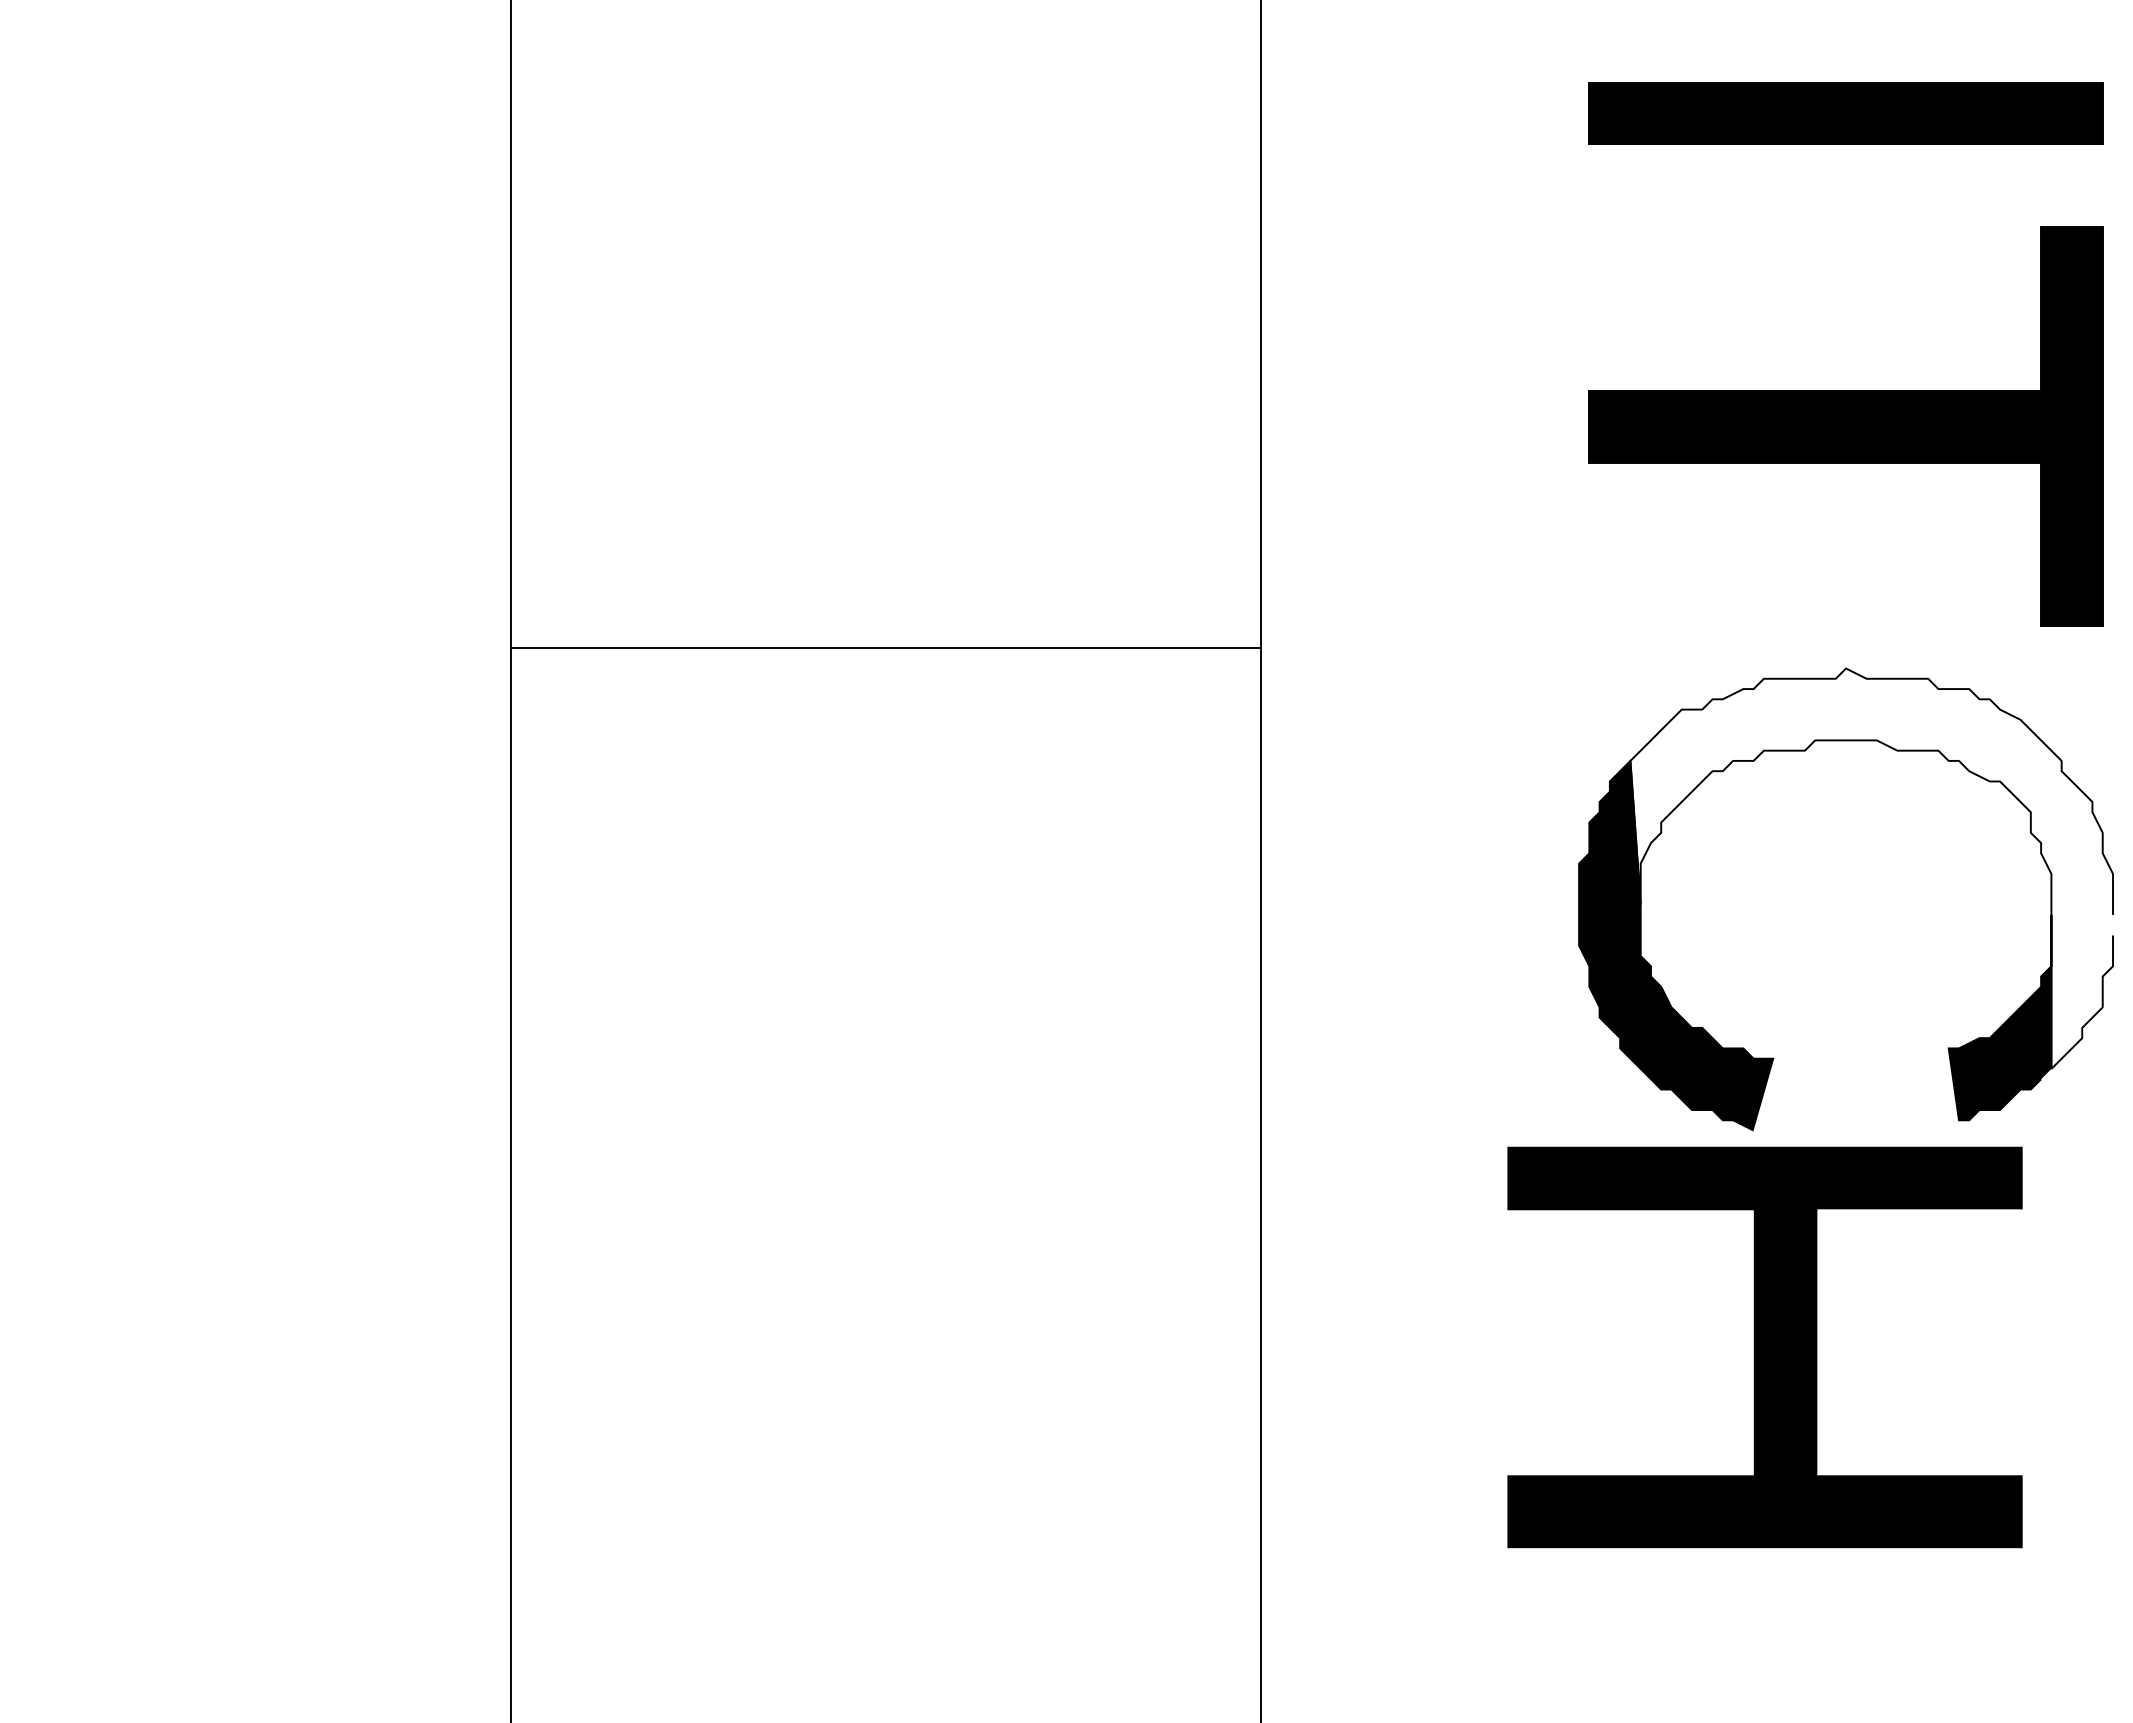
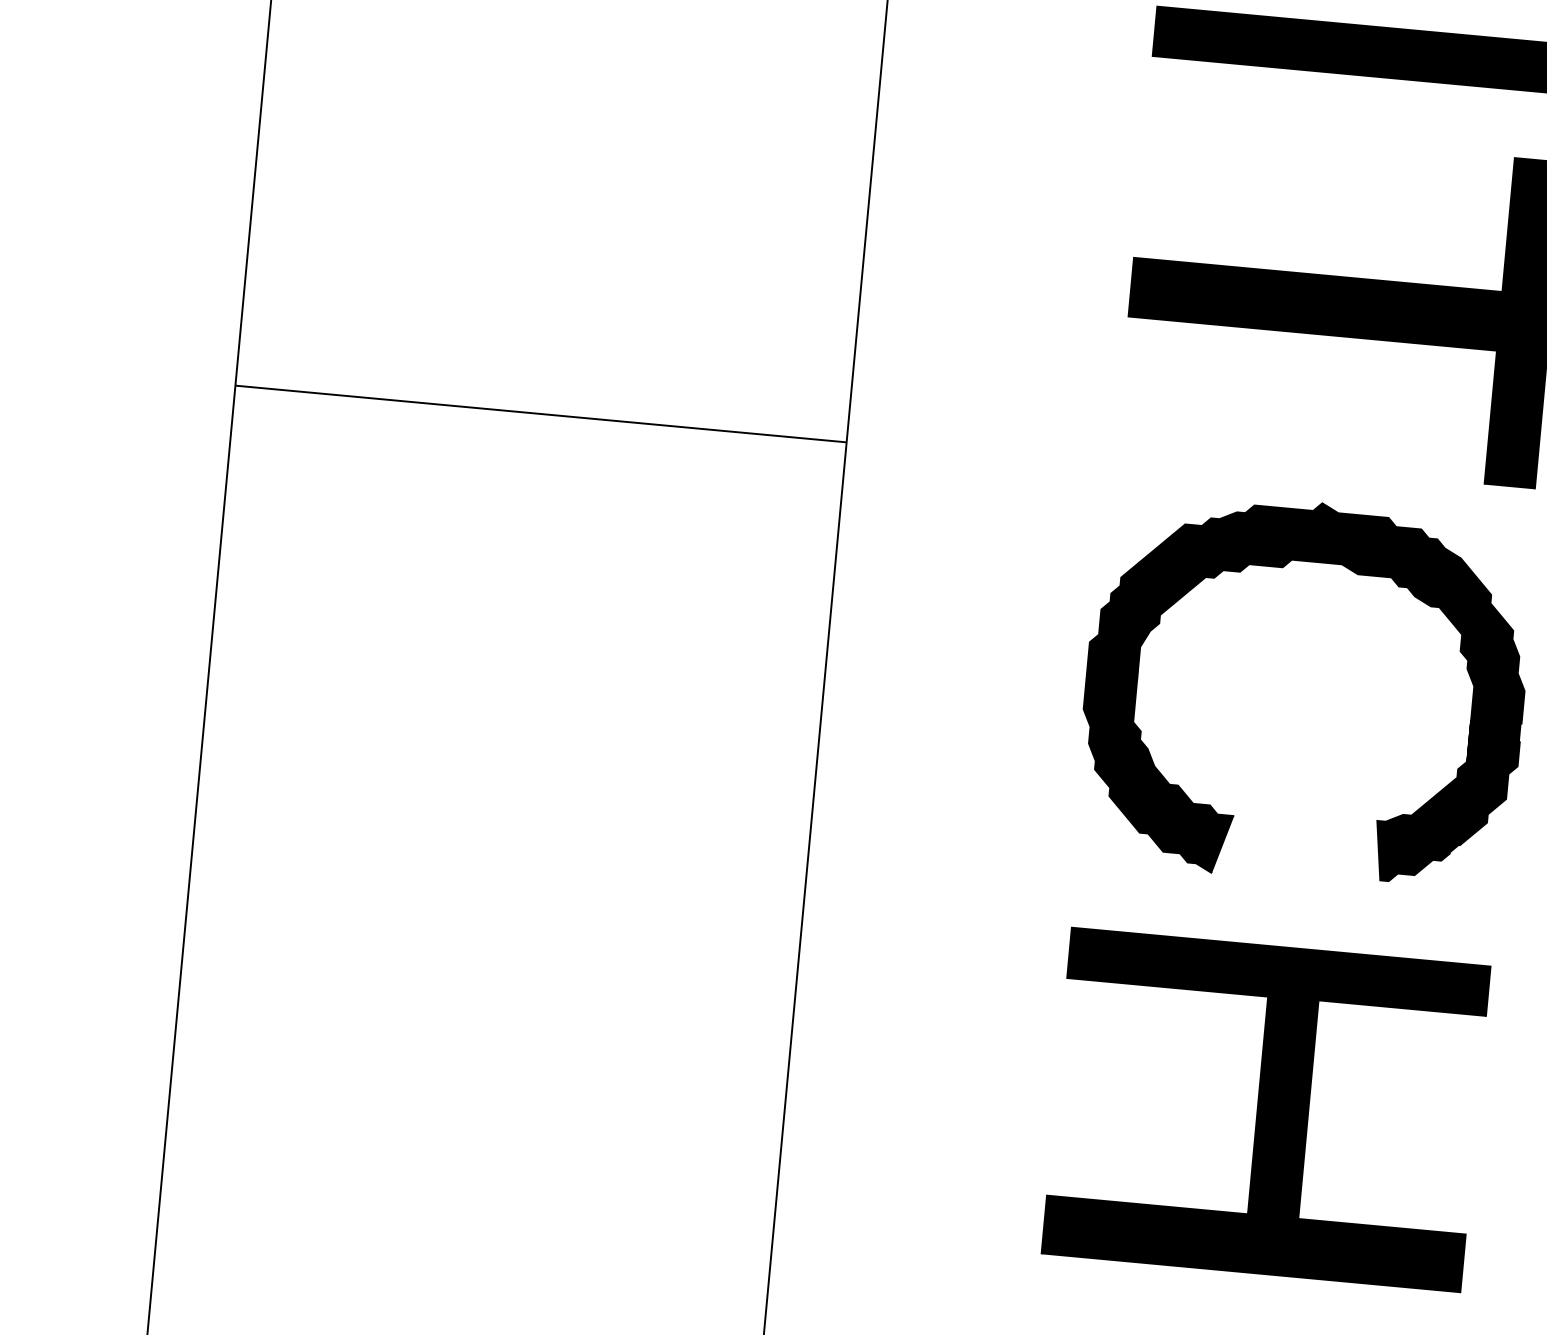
fill: (1871, 868) -> (1328, 668), added
part: (1764, 1347) -> (1265, 1110), moved

